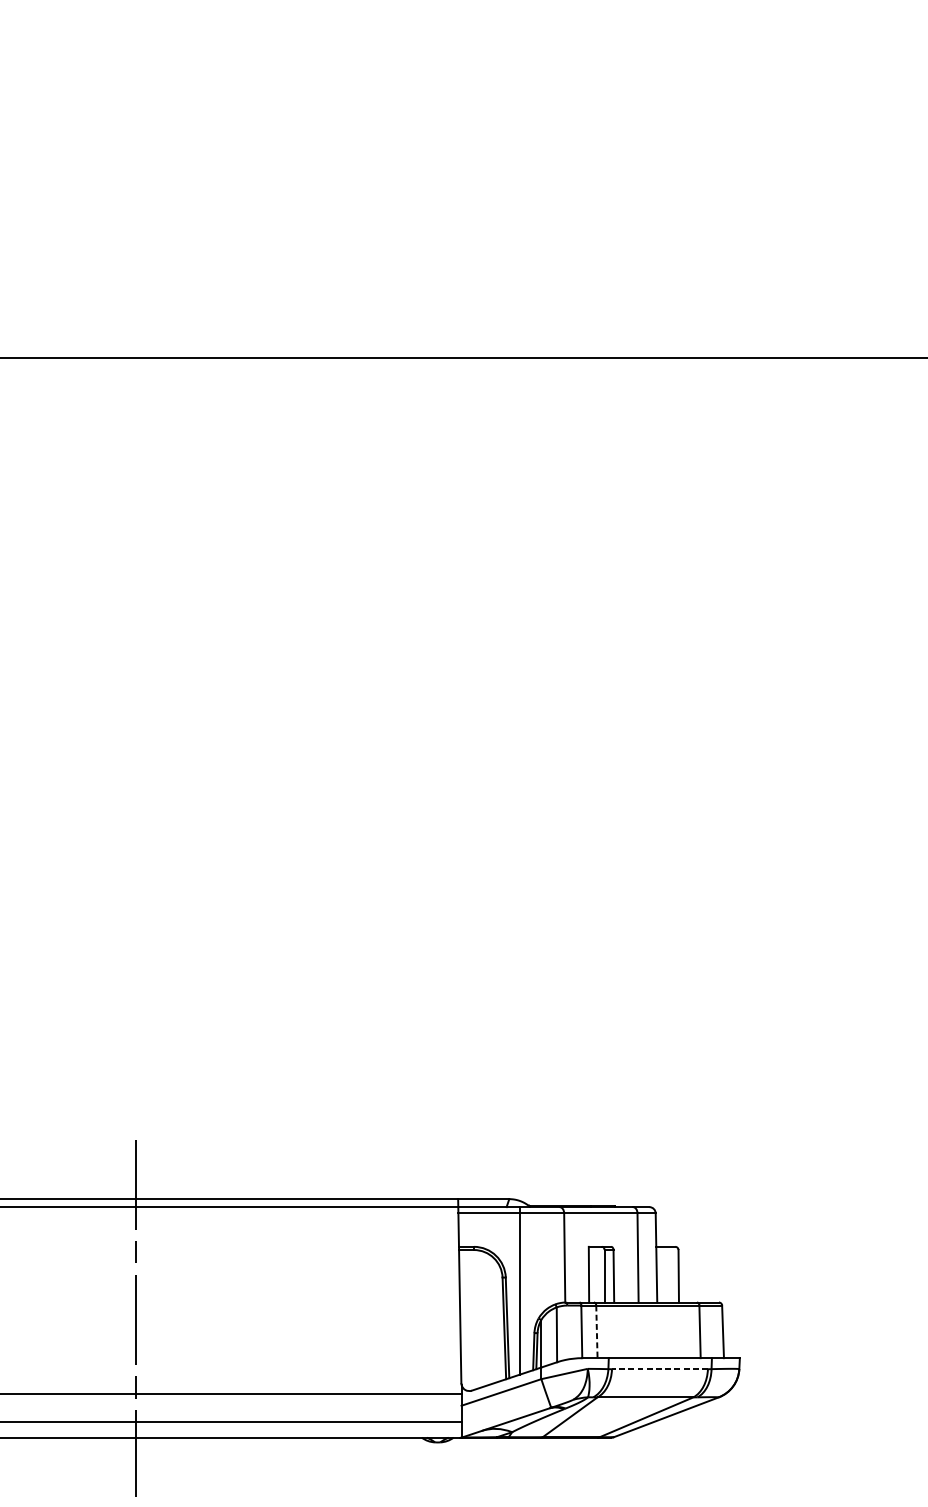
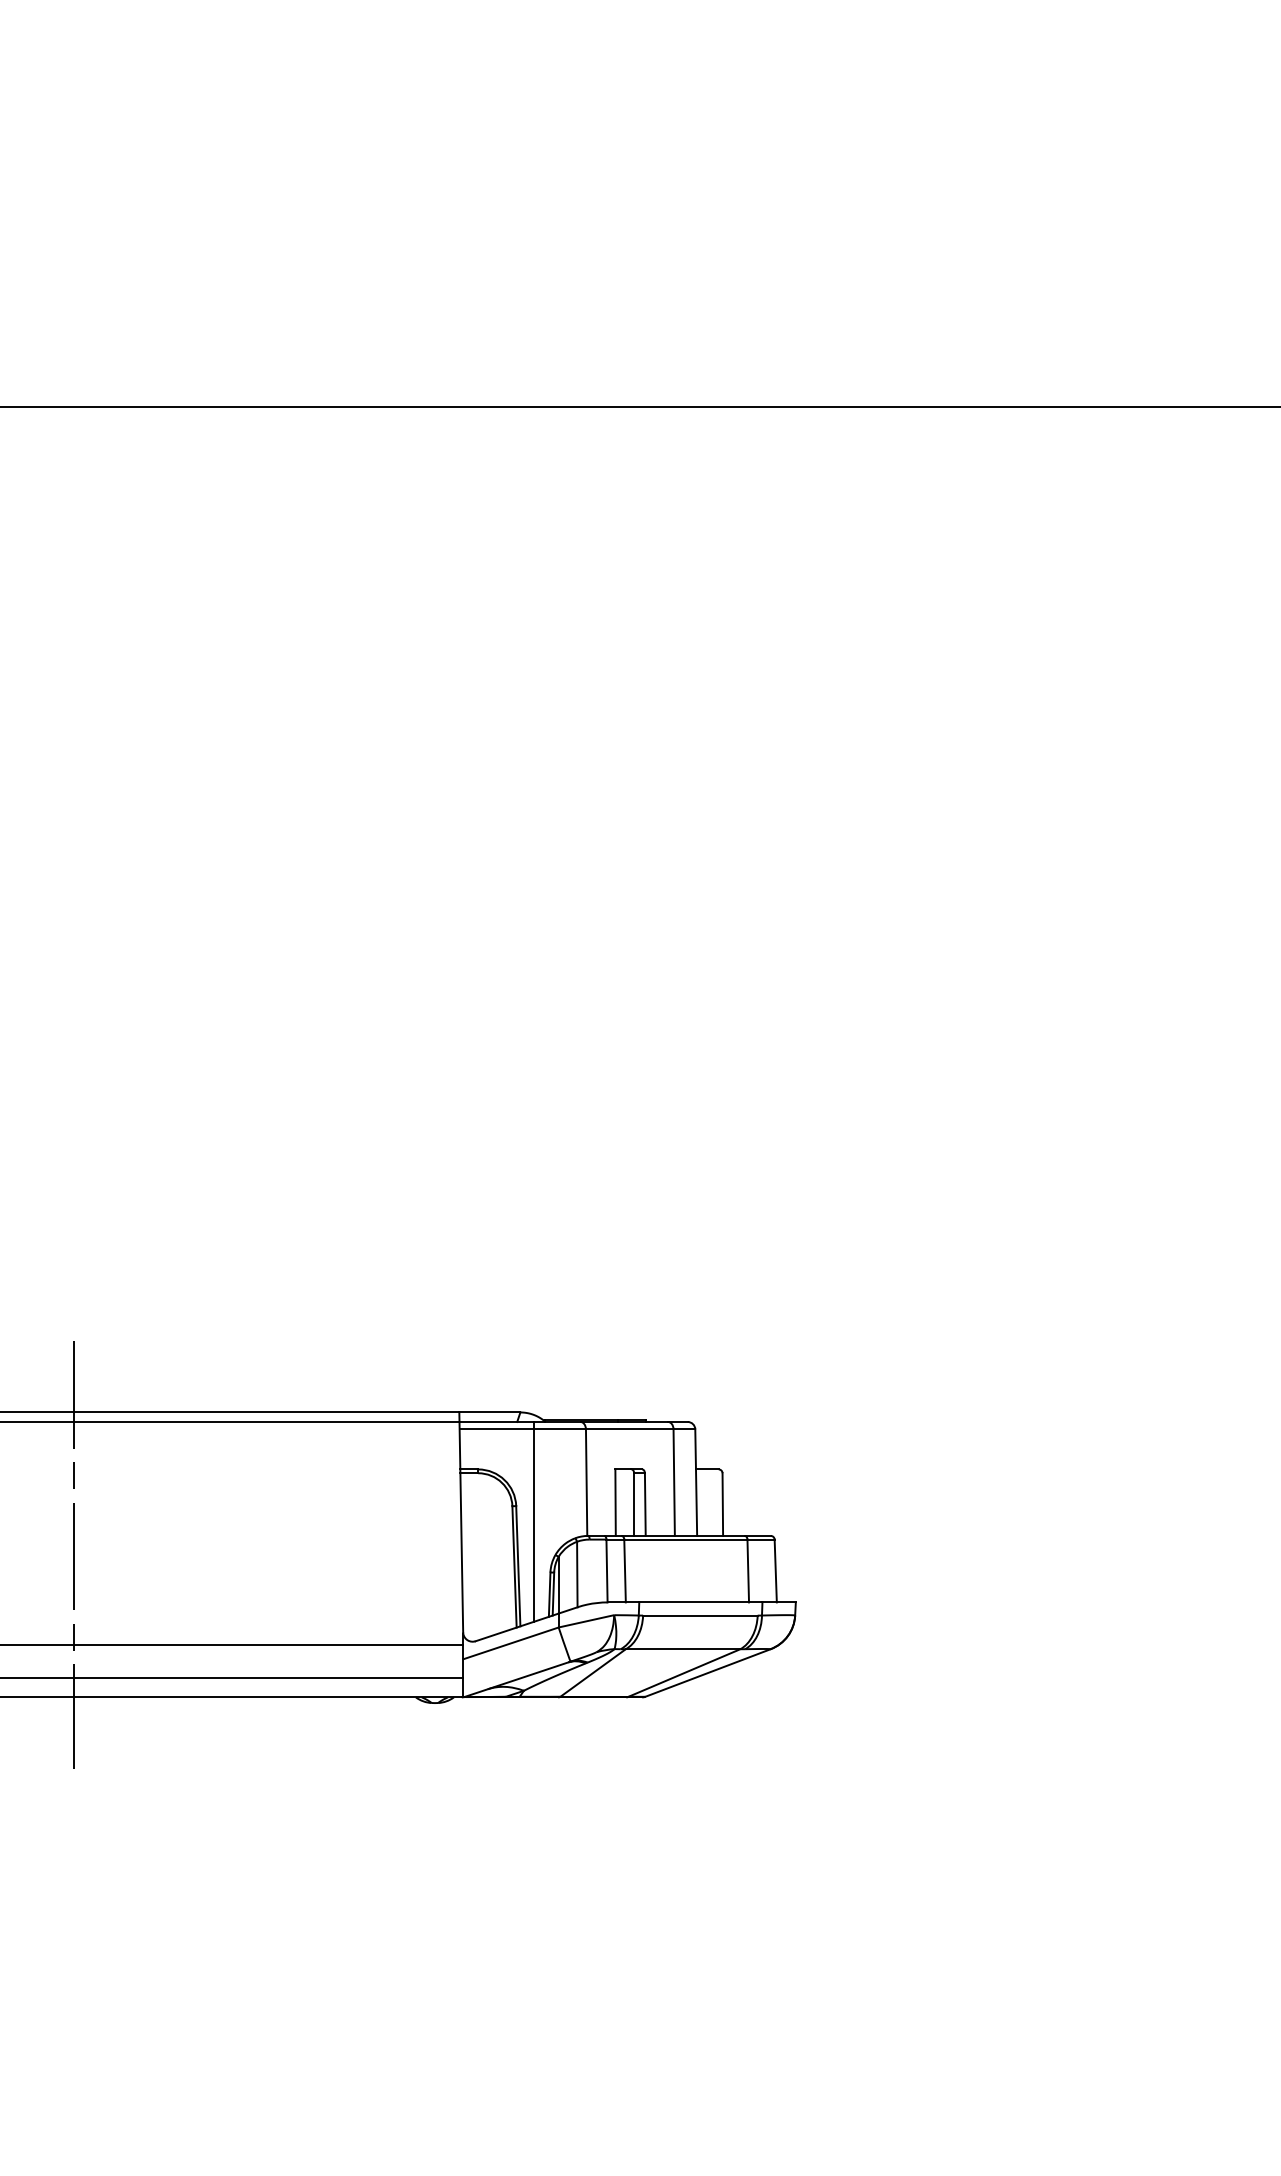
line: (597, 1332) -> (625, 1571), dashed -> solid
line: (659, 1369) -> (699, 1615), dashed -> solid

